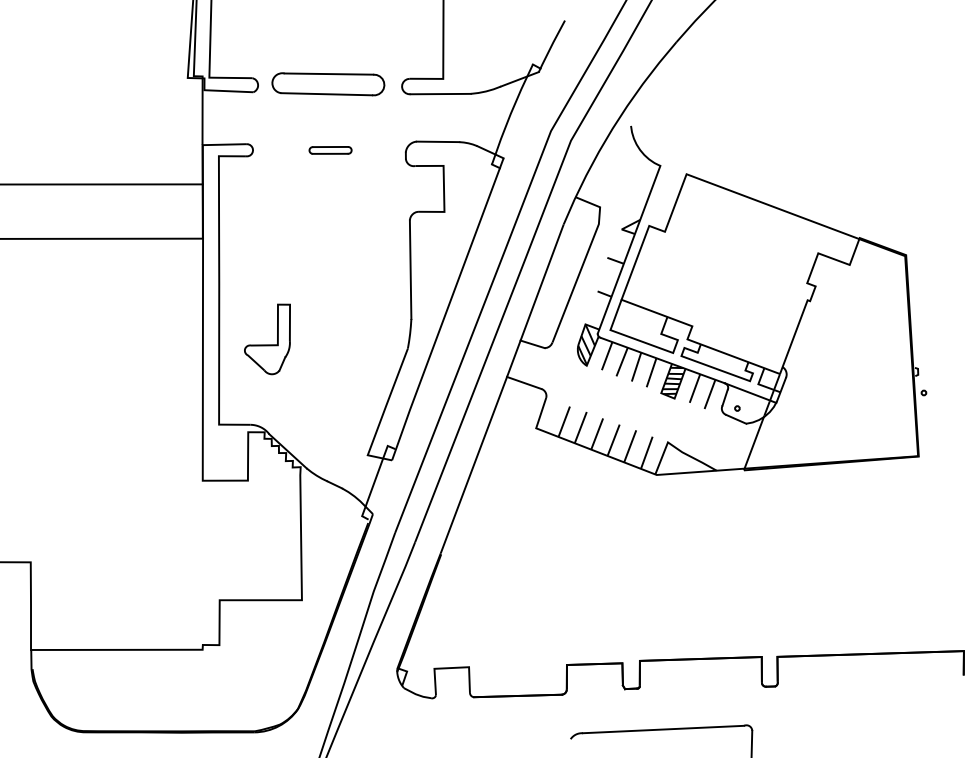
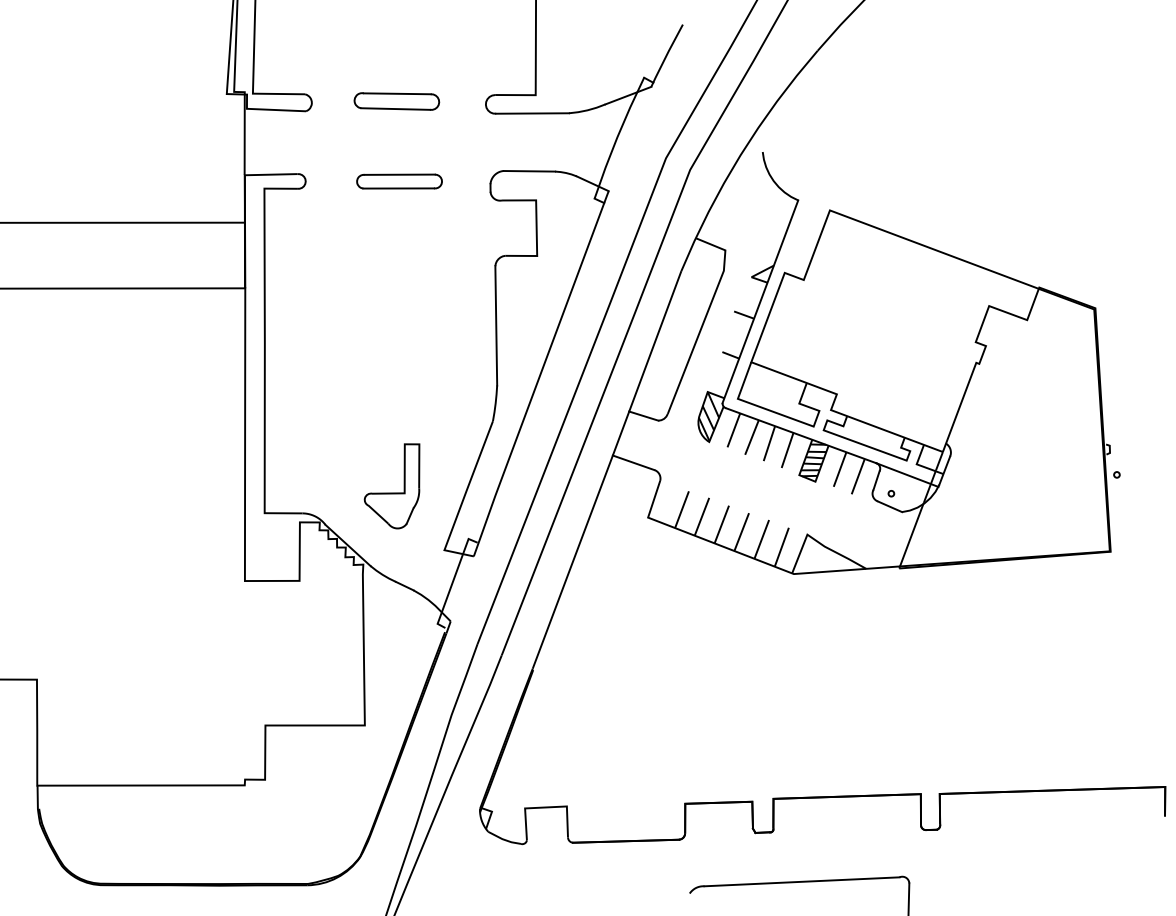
part: (328, 83) -> (396, 100), size x0.62
part: (330, 150) -> (399, 181), size x1.67
part: (267, 339) -> (392, 486), moved

